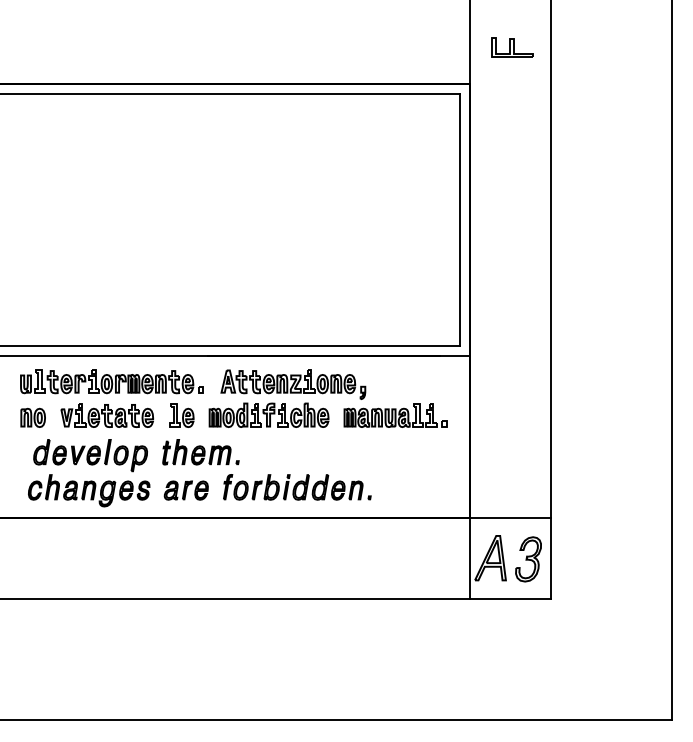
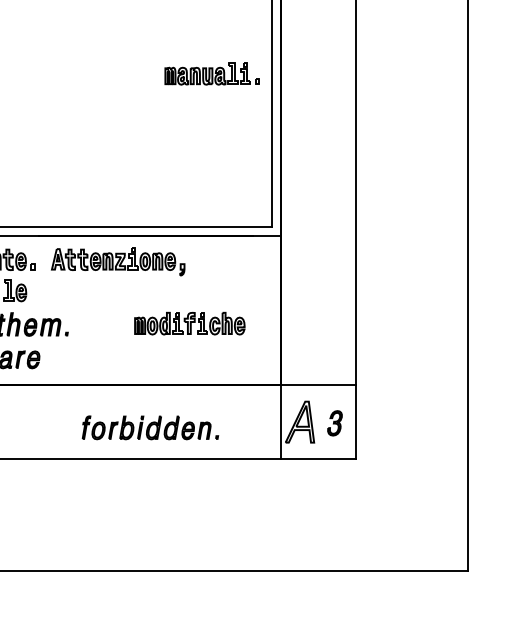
part: (268, 414) -> (189, 322), moved
part: (395, 415) -> (212, 73), moved
part: (297, 487) -> (150, 428), moved
part: (528, 559) -> (334, 423), size x0.6

